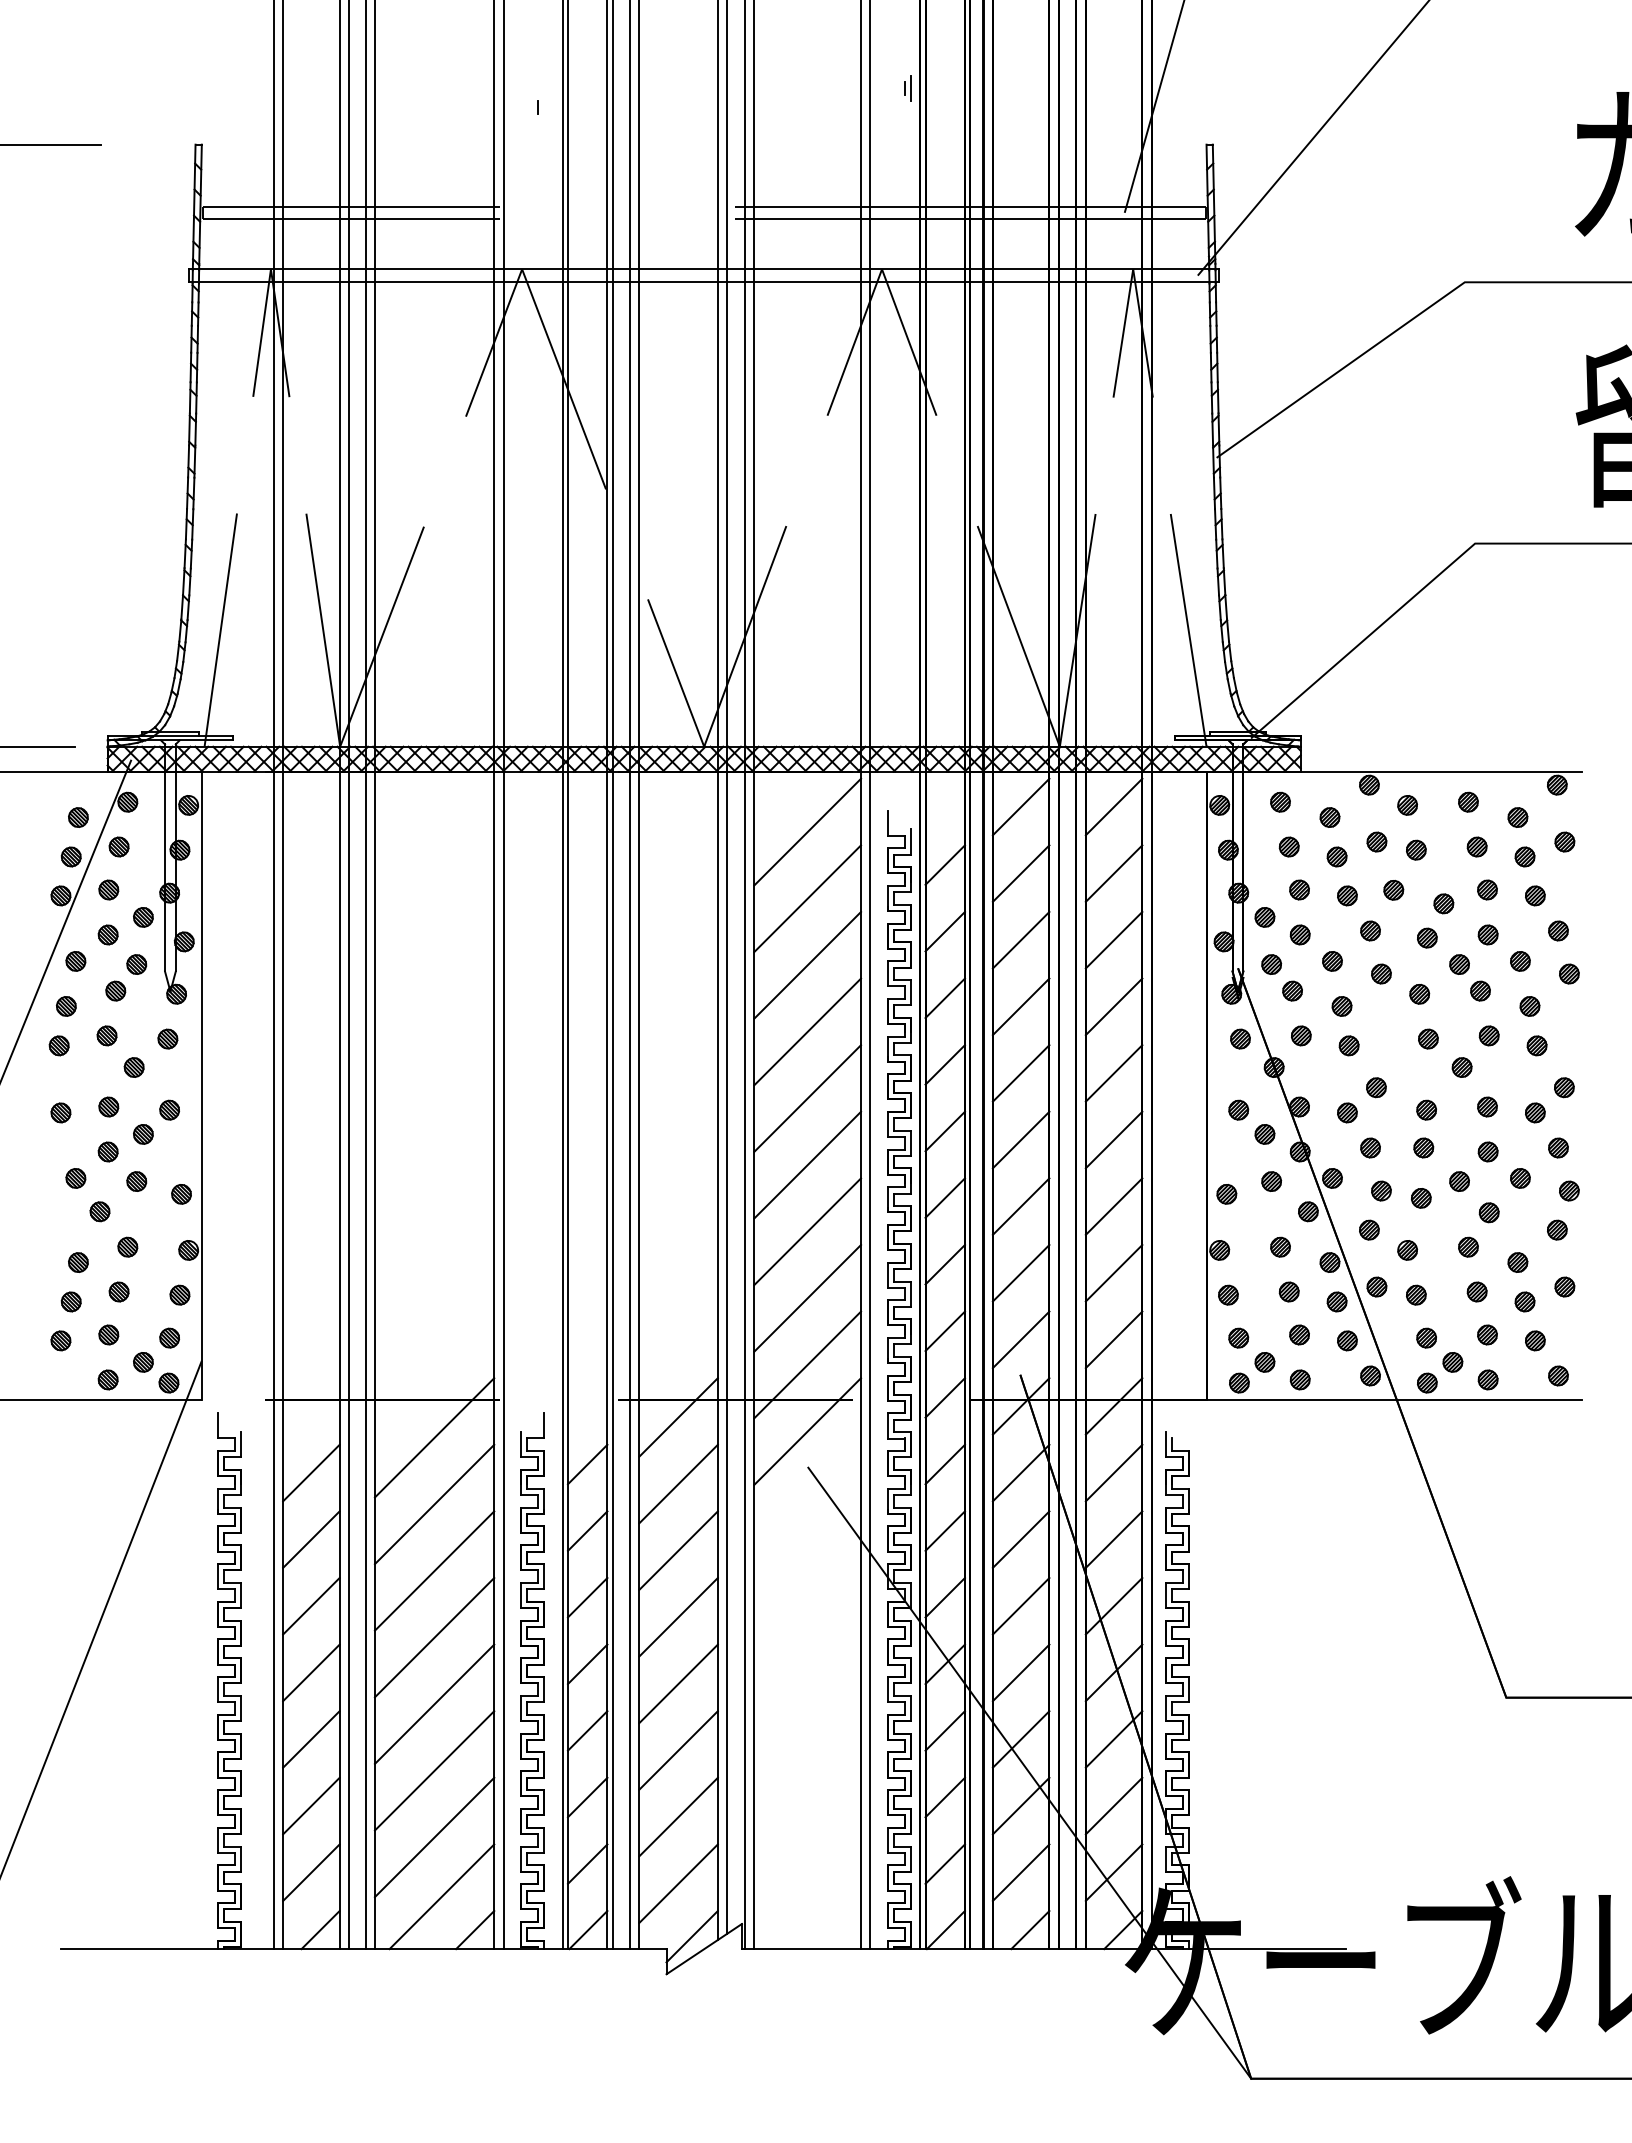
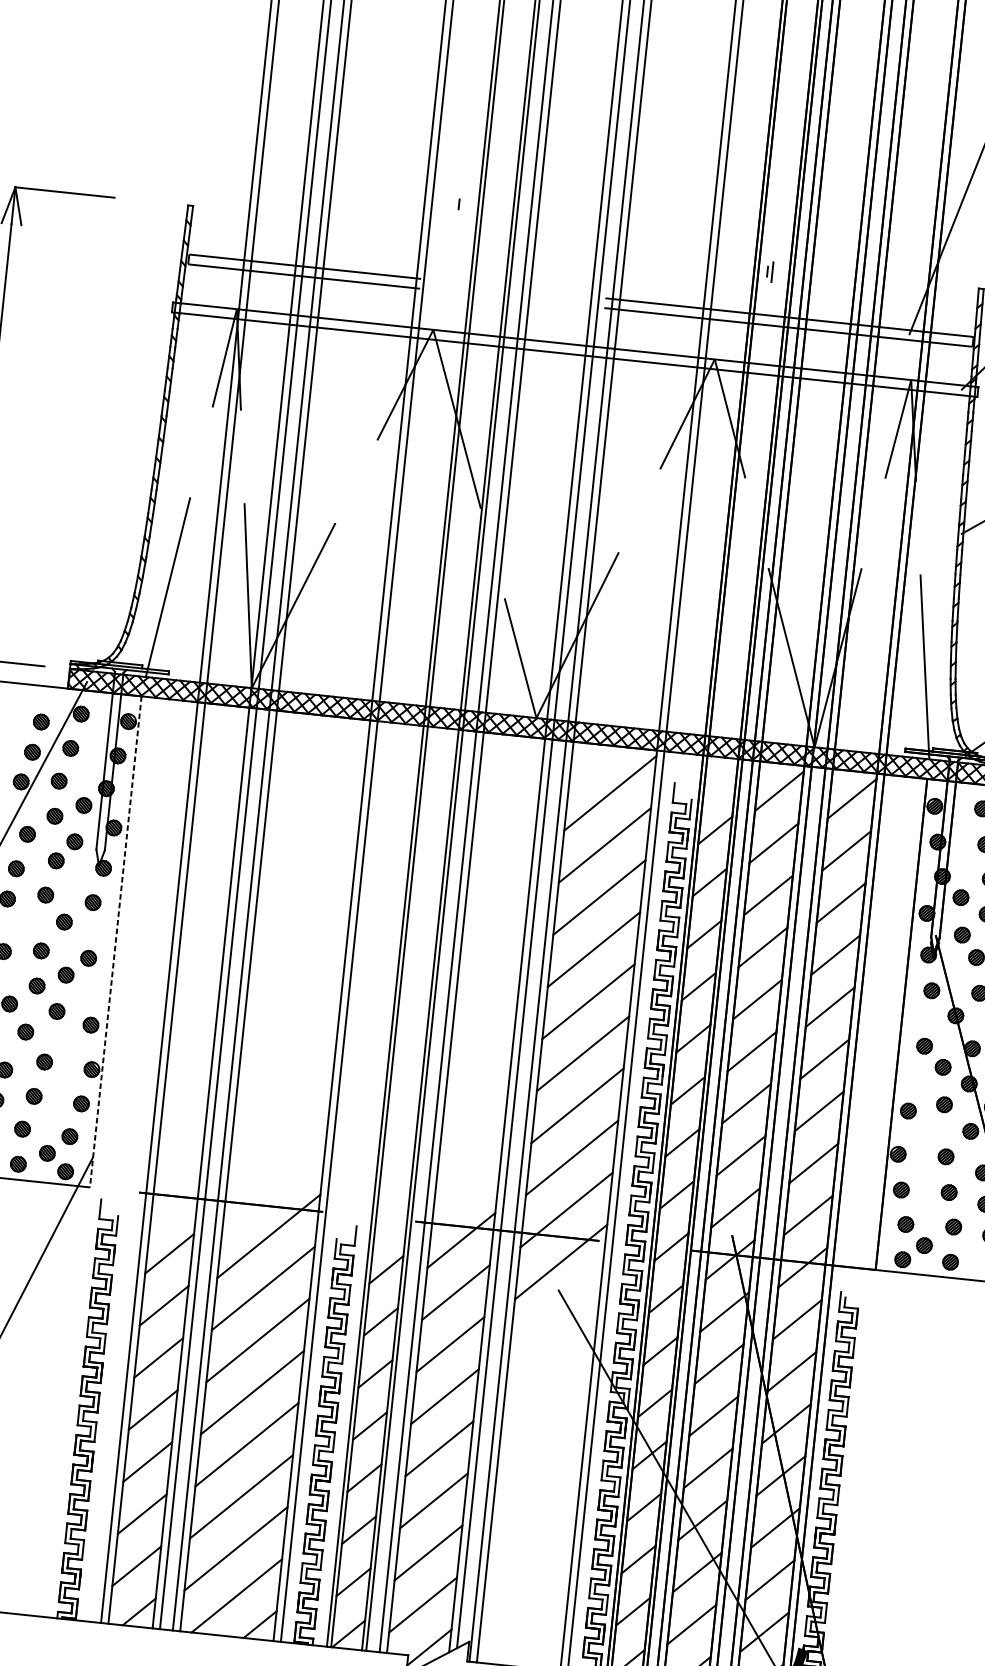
part: (907, 88) -> (769, 271), moved
line: (201, 1085) -> (115, 941), solid -> dashed

